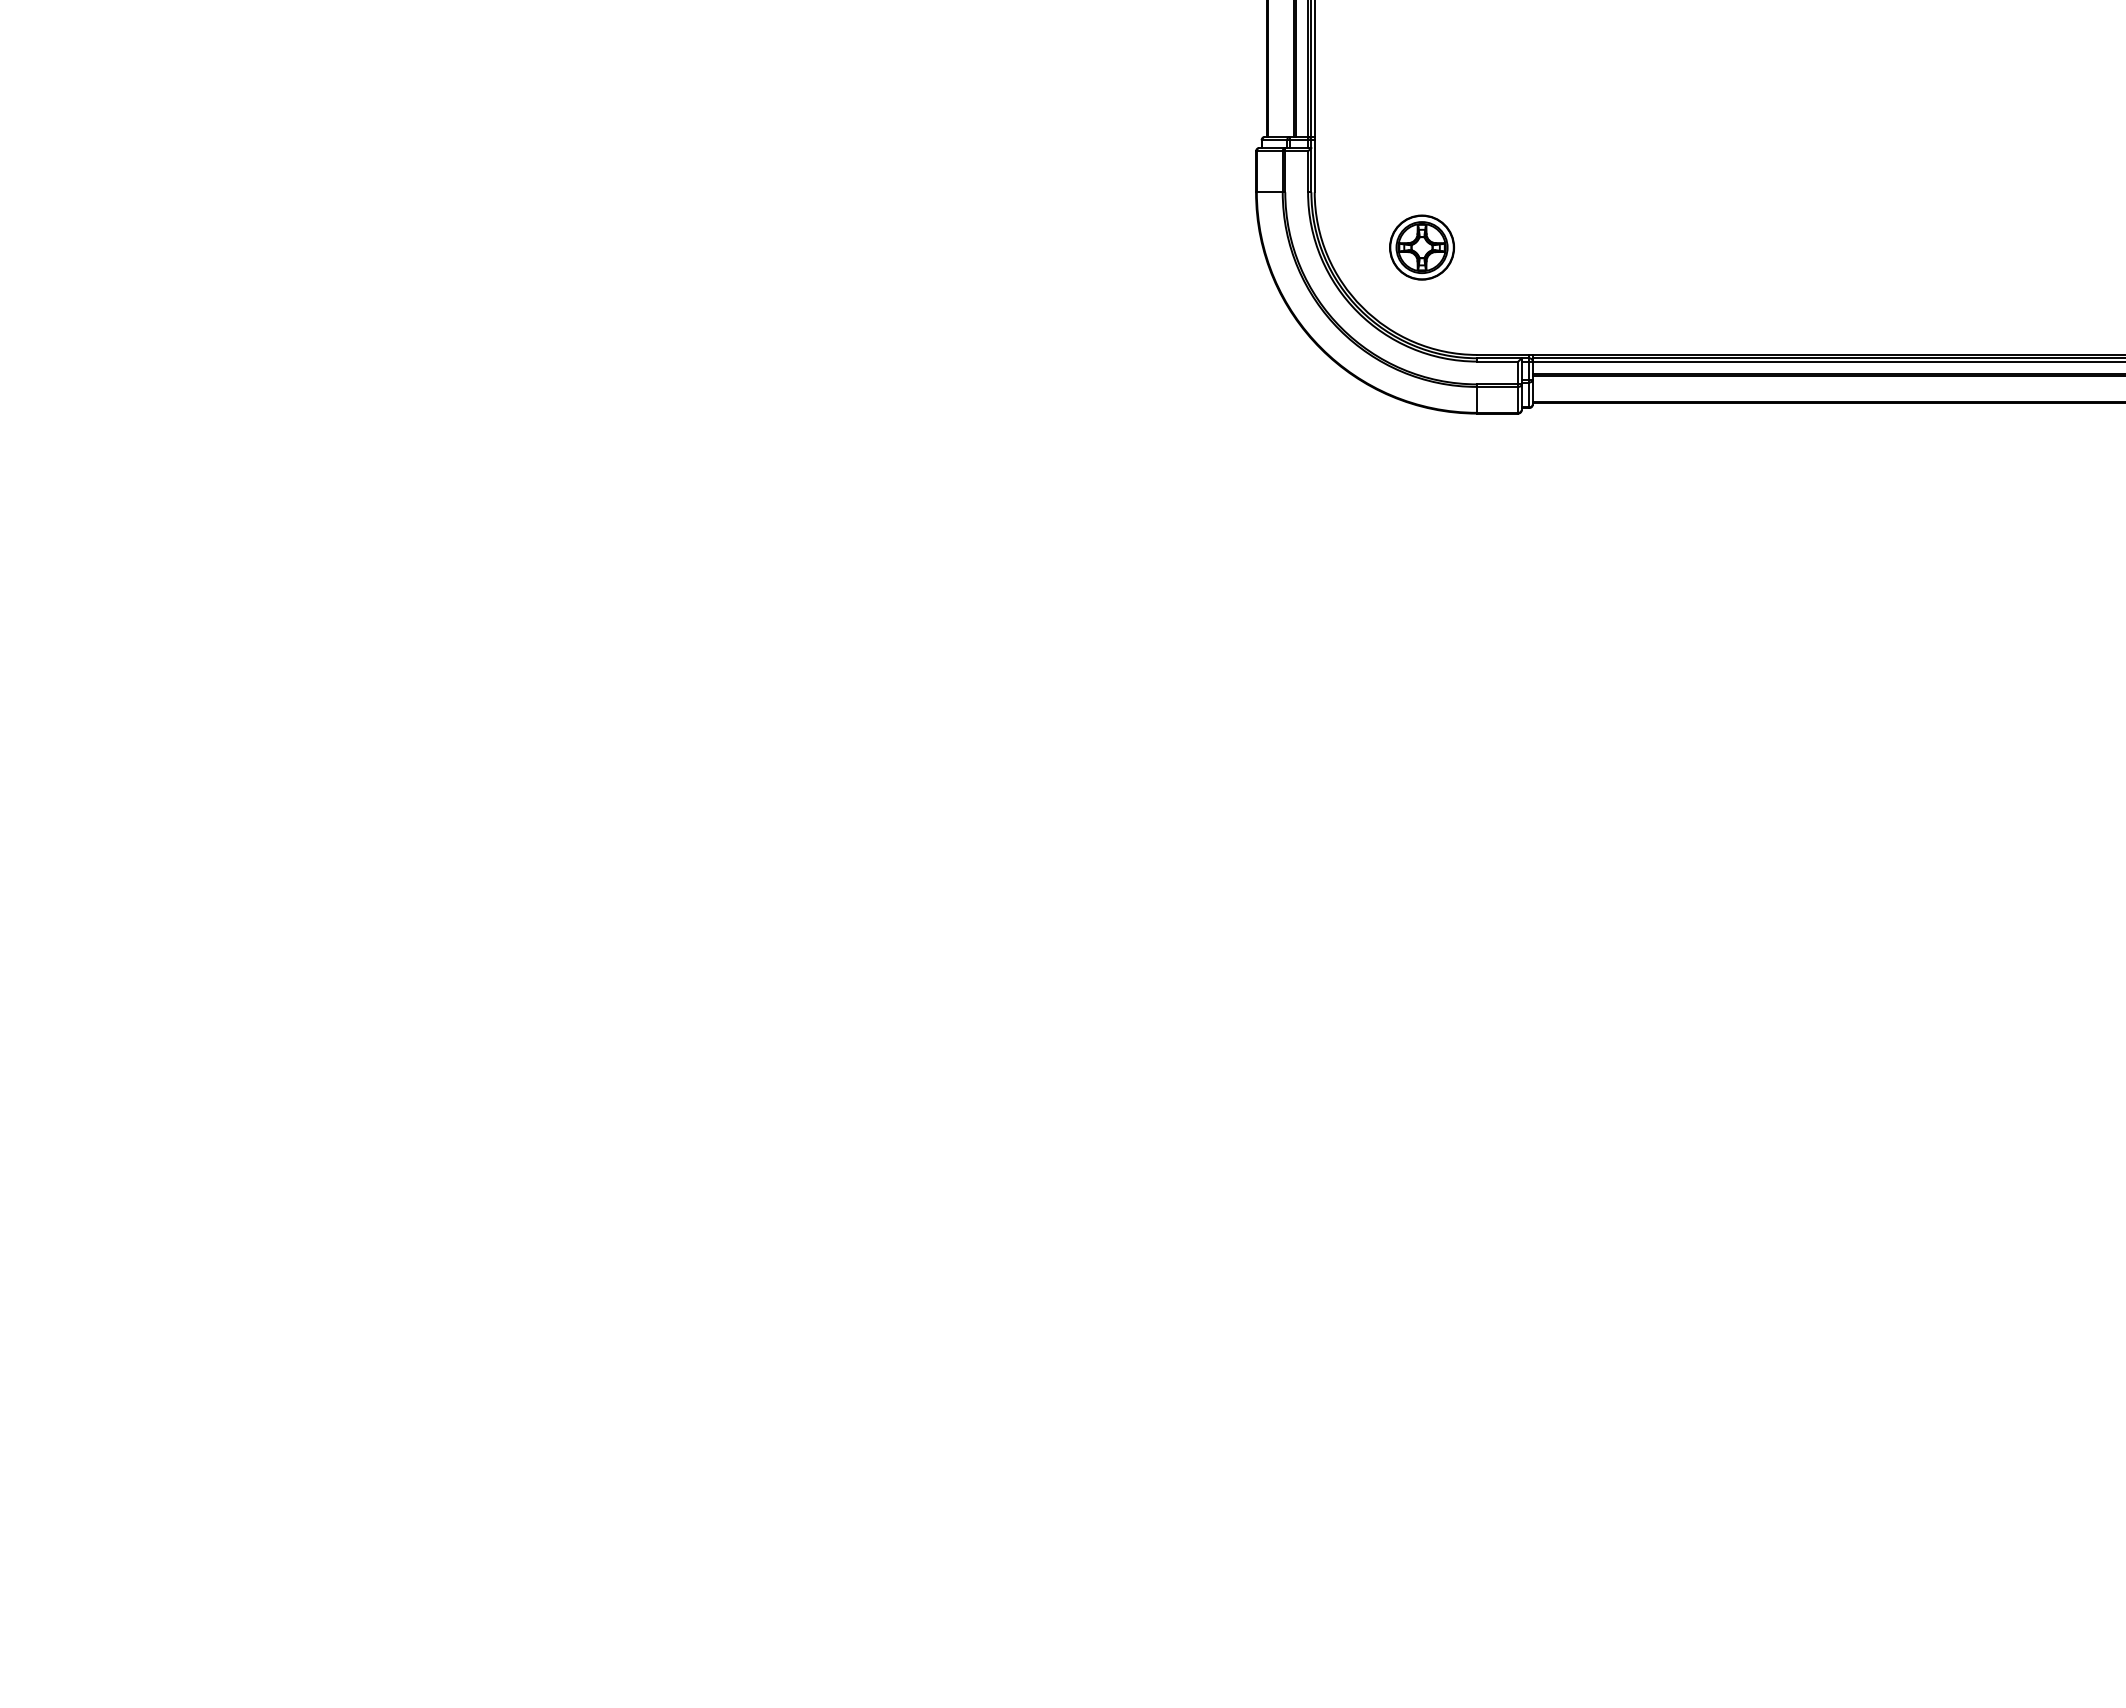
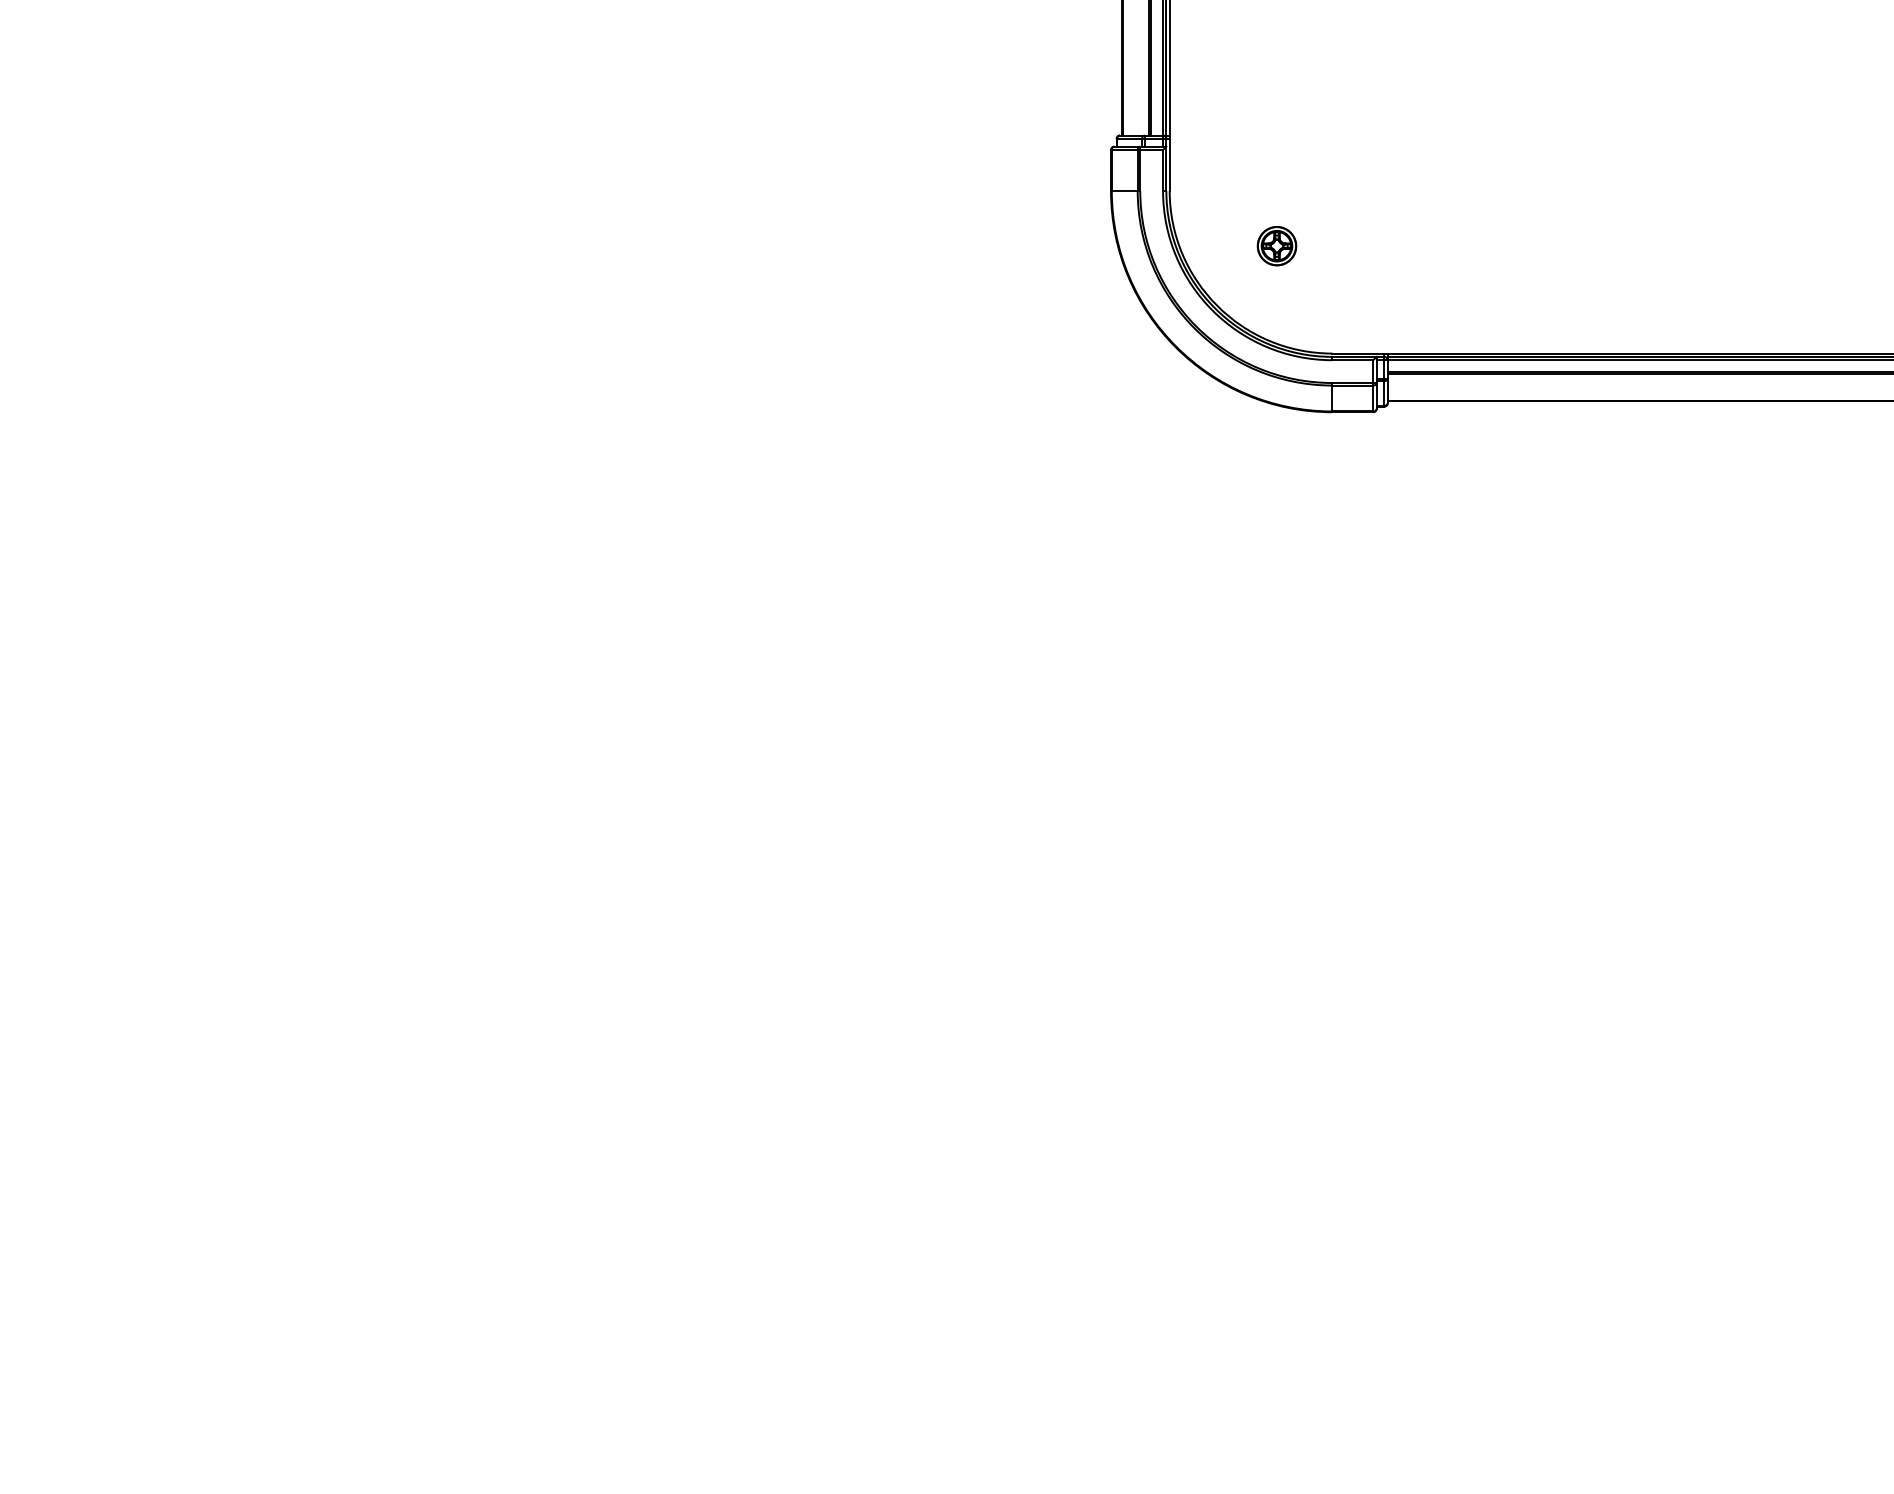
part: (1421, 247) -> (1276, 246), size x0.6

